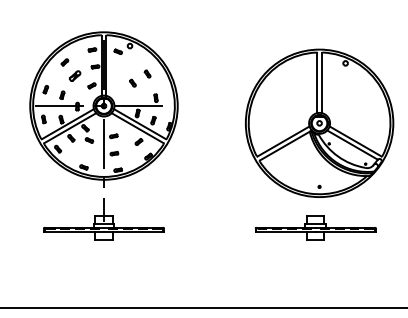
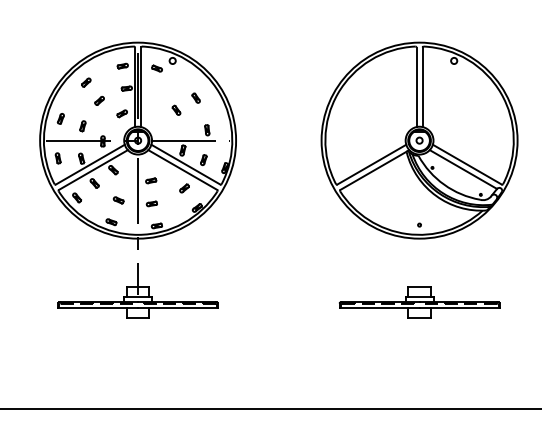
part: (74, 75) -> (99, 100), size x0.62
part: (319, 123) -> (419, 140), moved
part: (89, 140) -> (118, 200), moved

